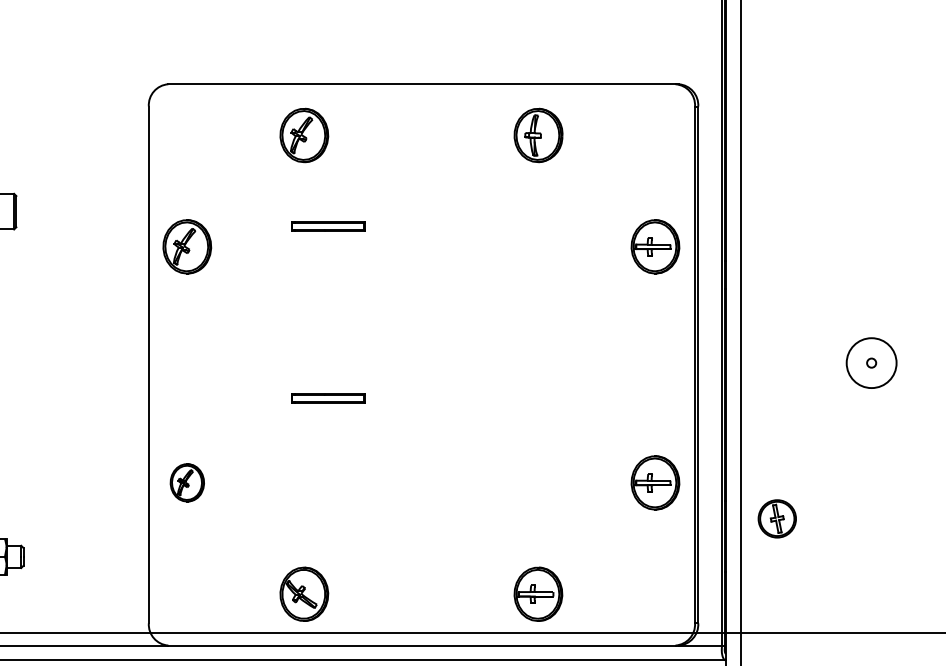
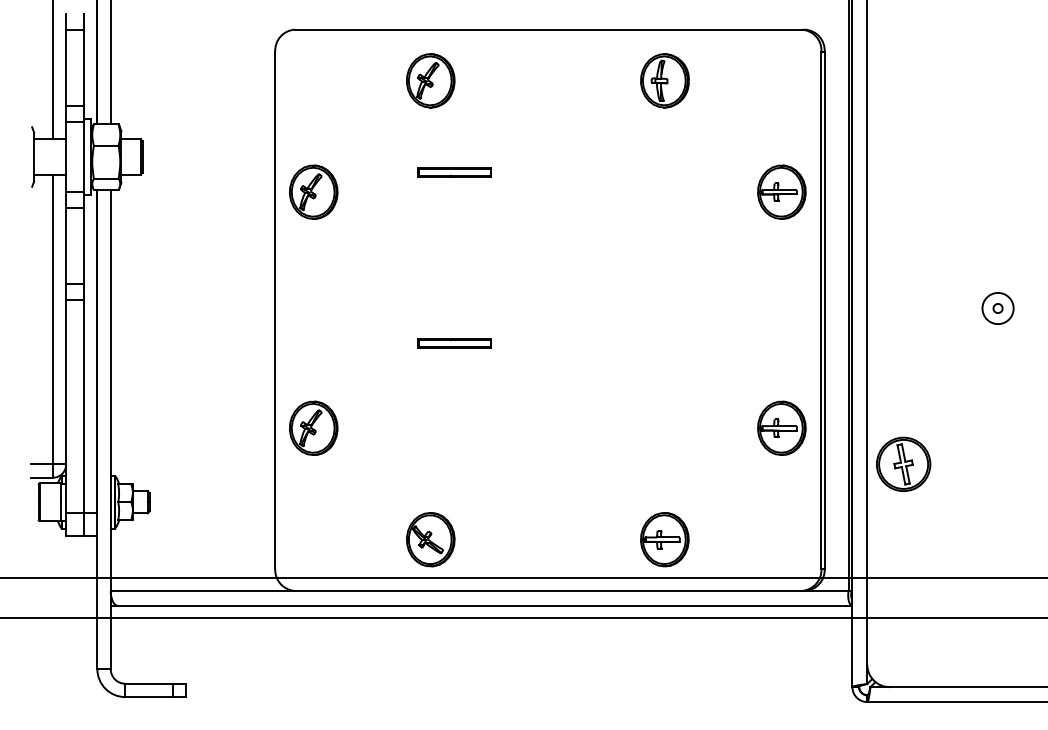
circle: (871, 363) -> (997, 308), size x0.62
part: (187, 482) -> (313, 427), size x1.43
part: (777, 518) -> (903, 463), size x1.43

